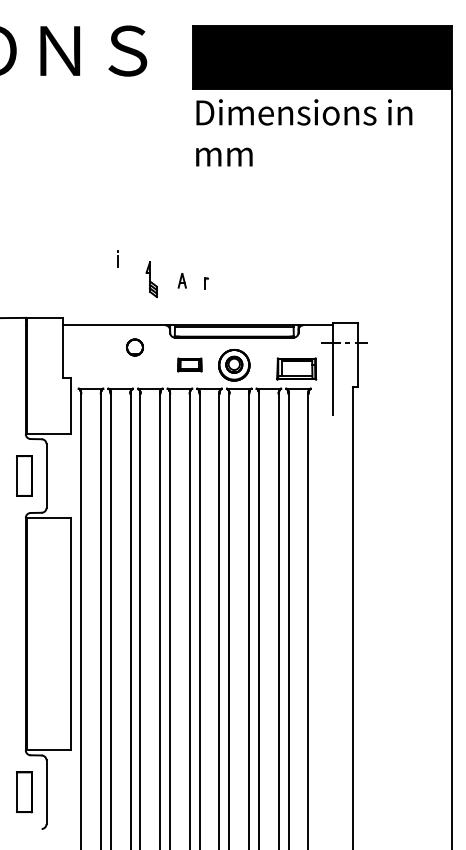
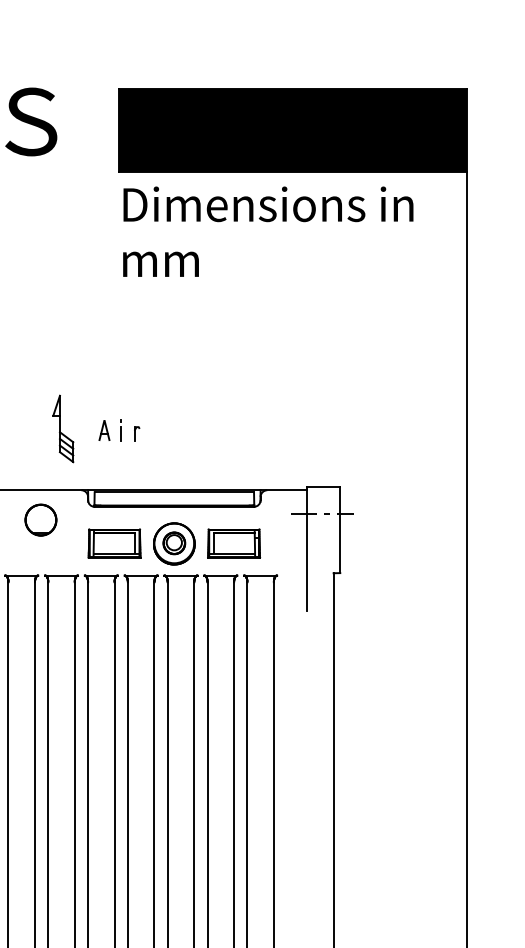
line: (117, 258) -> (120, 430), moved
part: (151, 279) -> (63, 428), size x1.43
circle: (134, 347) -> (40, 520), size x1.43
part: (189, 364) -> (114, 542), size x1.67
part: (296, 368) -> (233, 542), moved

